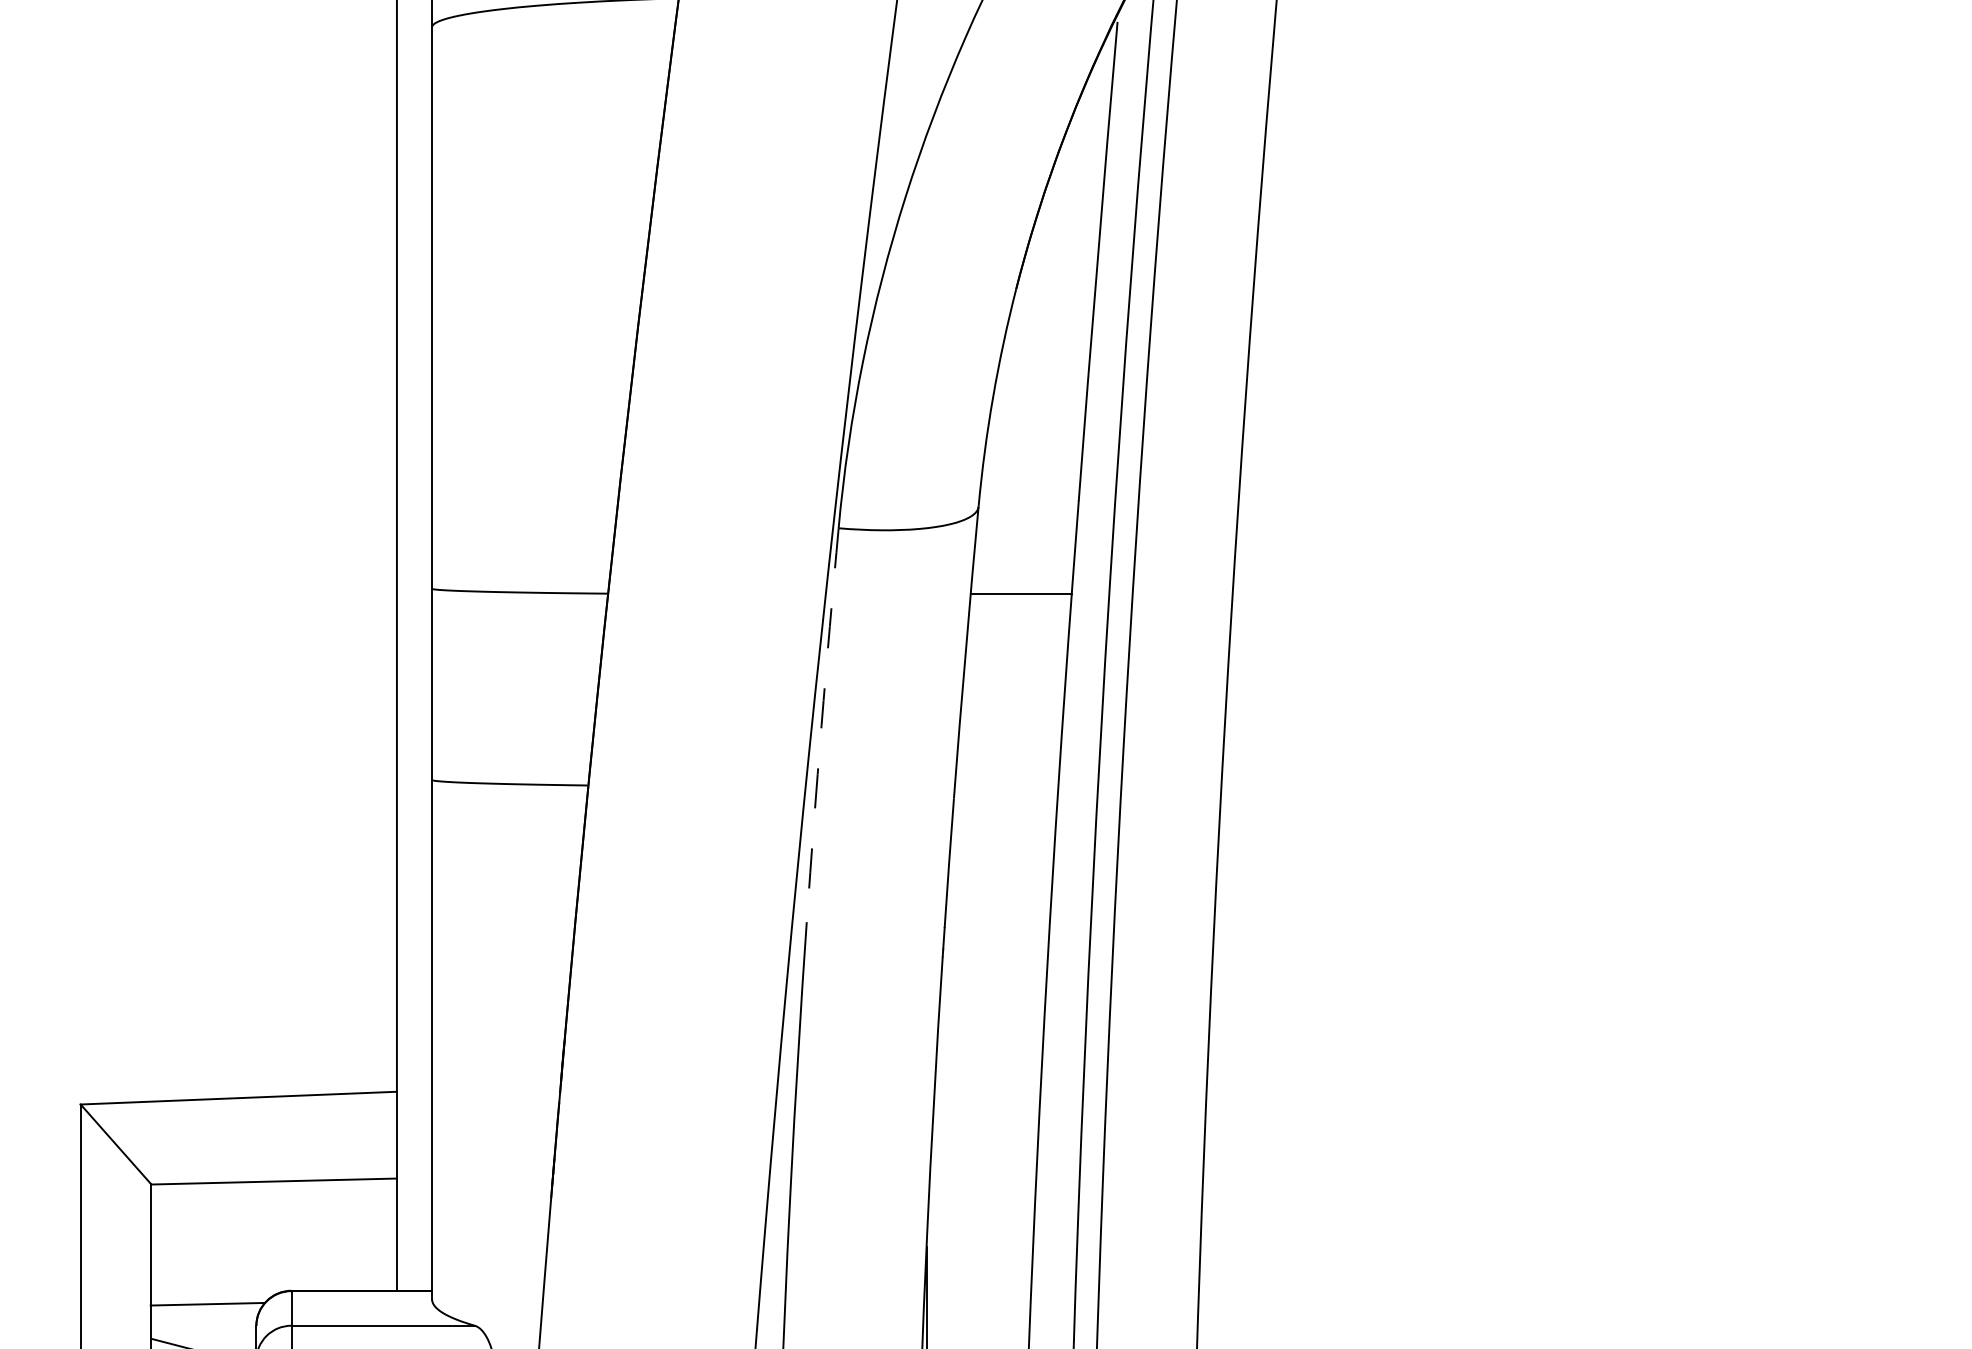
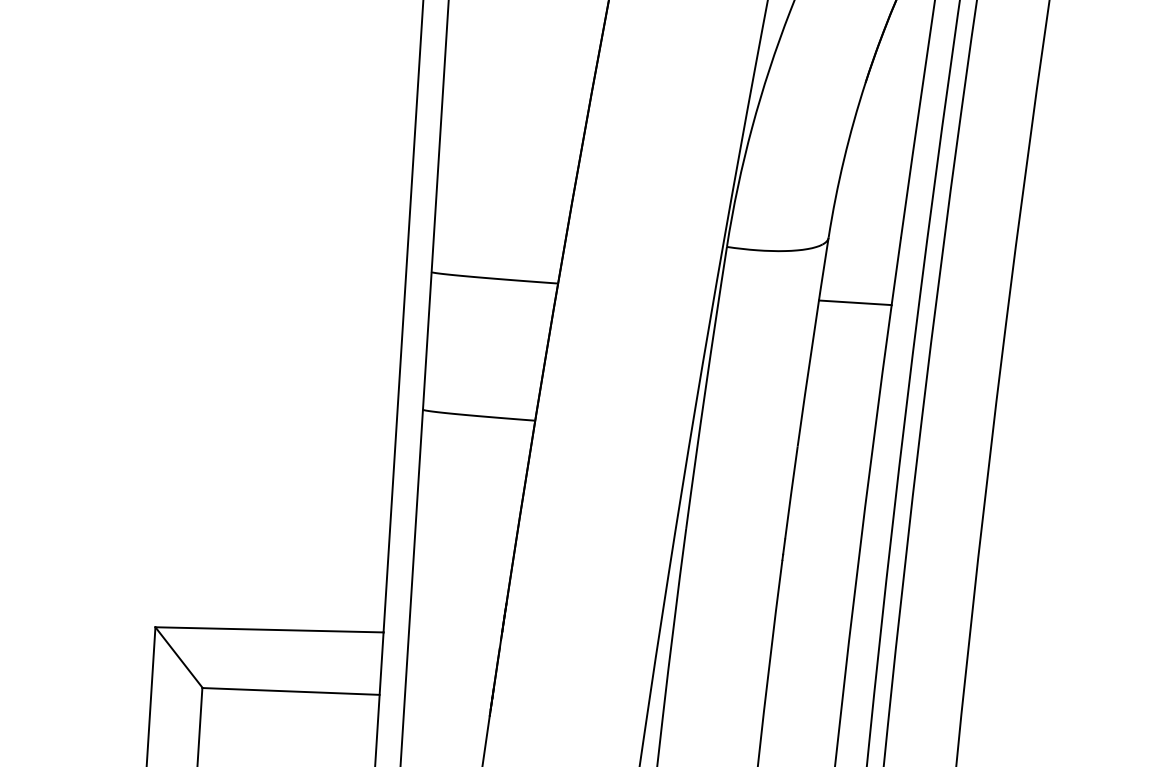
arc: (821, 725) -> (705, 388), dashed -> solid

